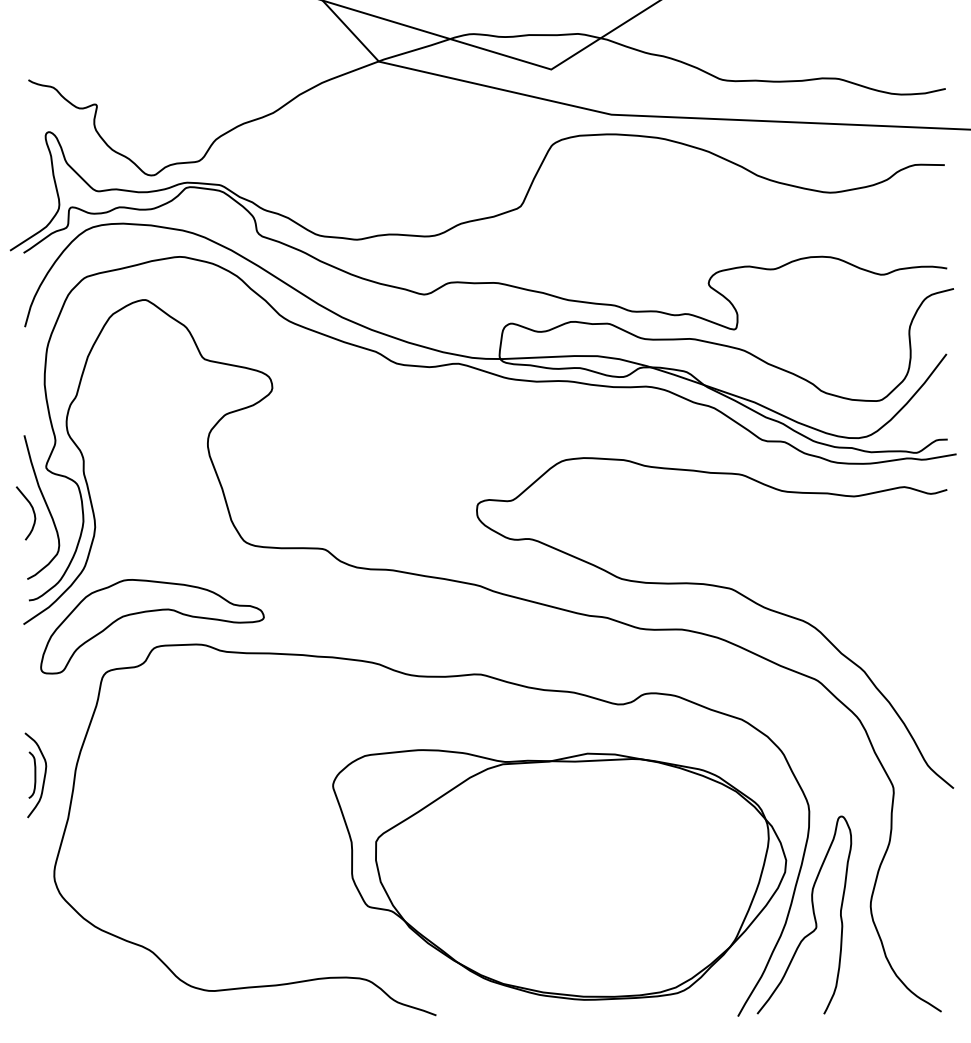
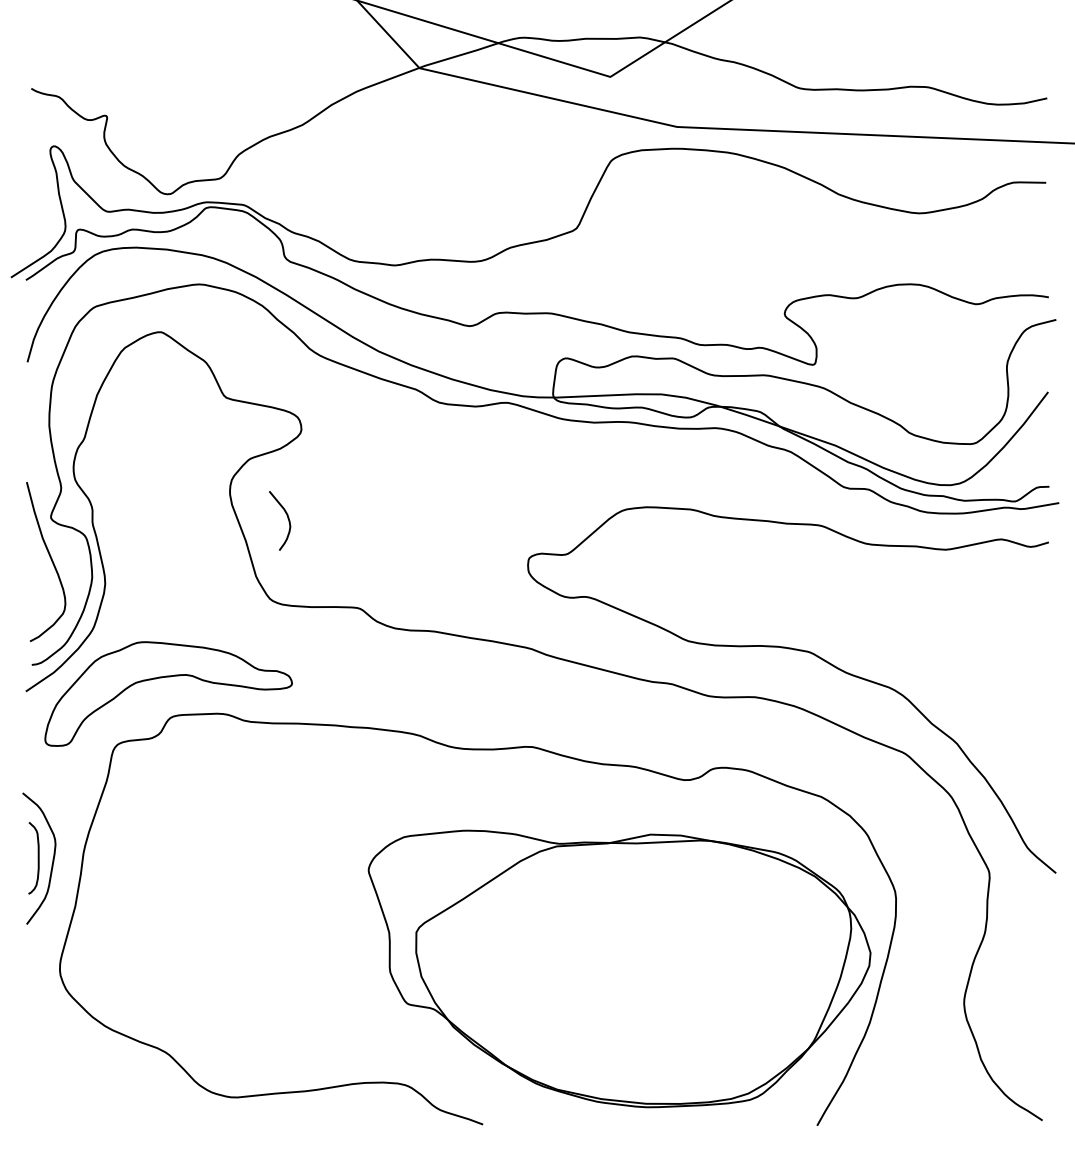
curve: (32, 511) -> (287, 518), moved
part: (35, 775) -> (39, 858), size x1.4
curve: (812, 912) -> (899, 1010), removed

